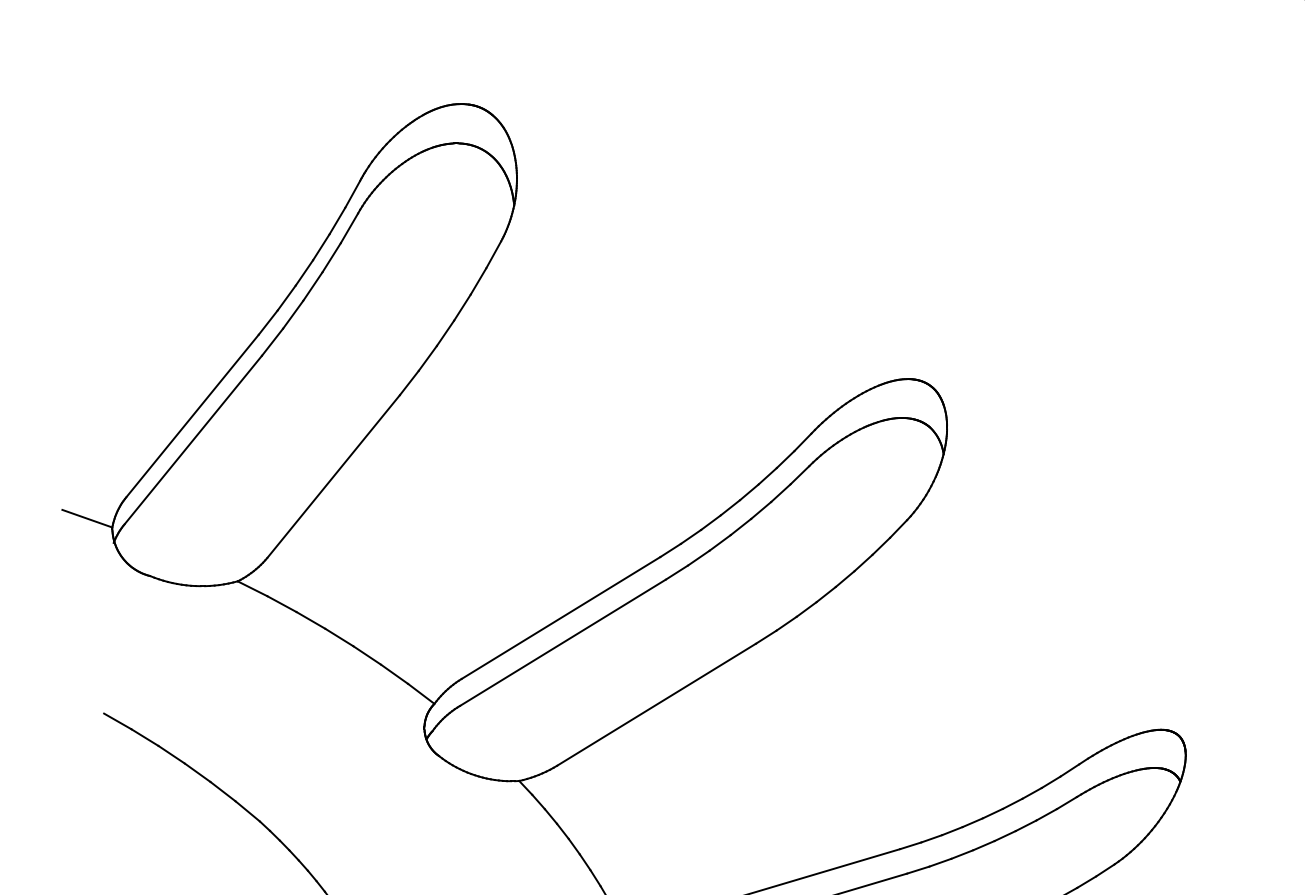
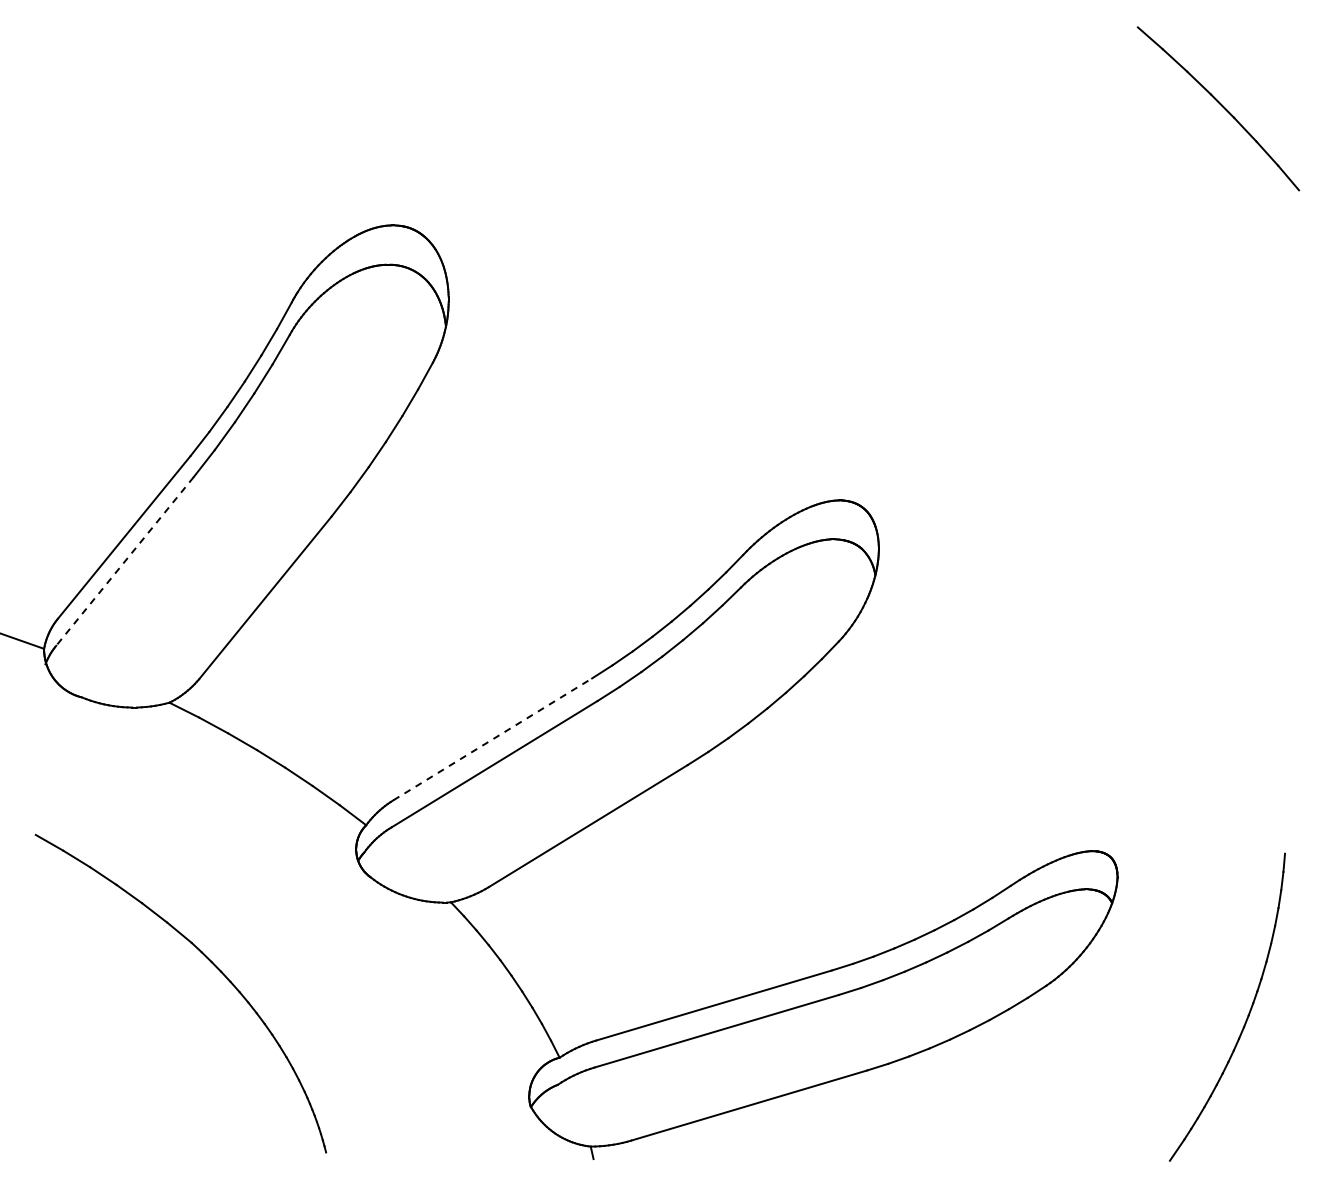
line: (192, 440) -> (124, 561), solid -> dashed
line: (560, 618) -> (492, 739), solid -> dashed

